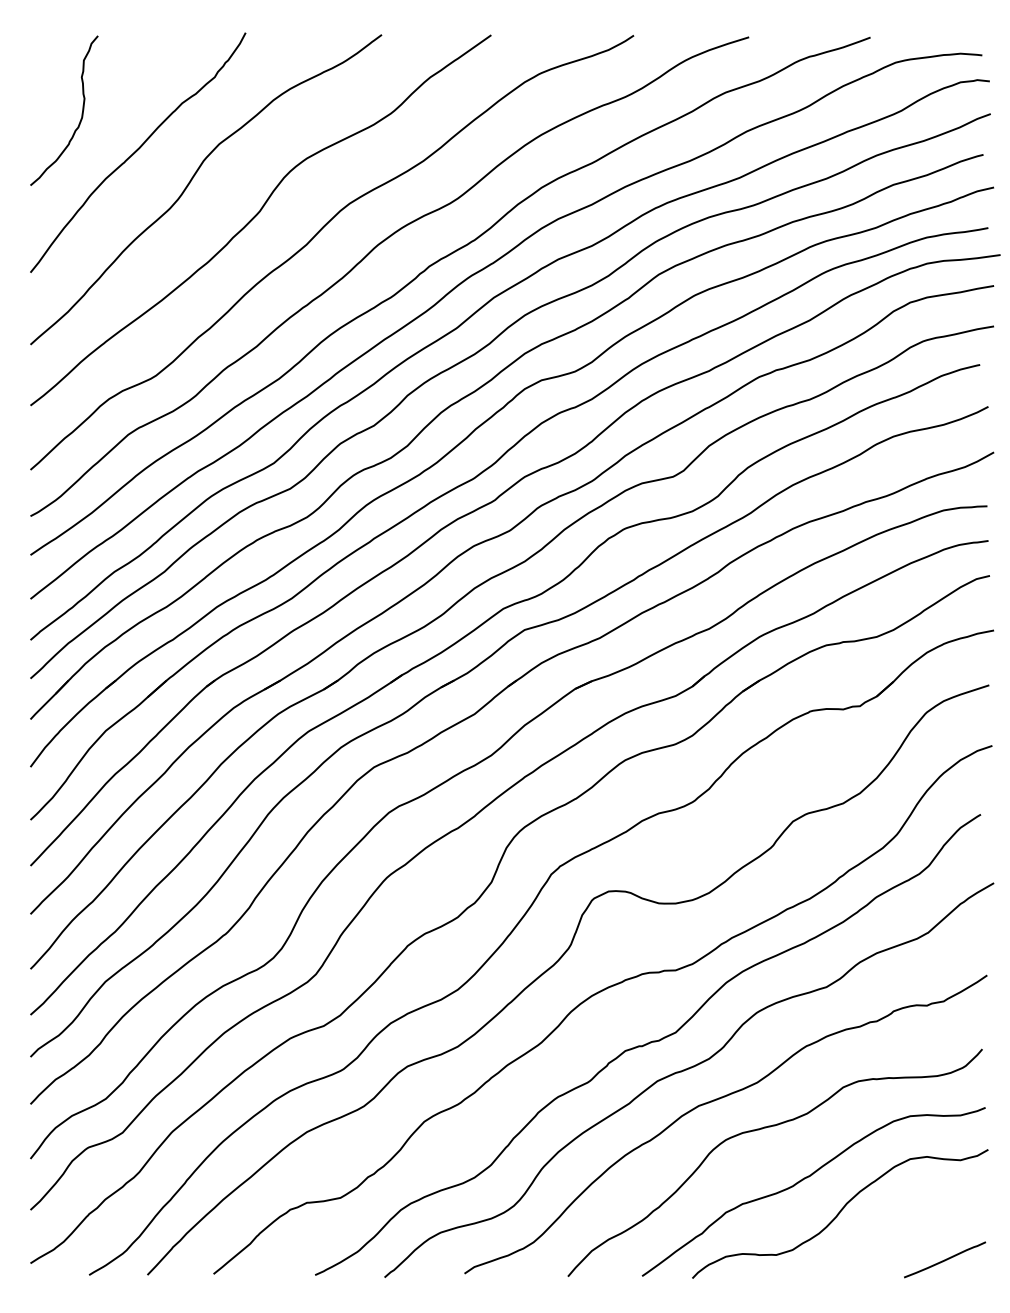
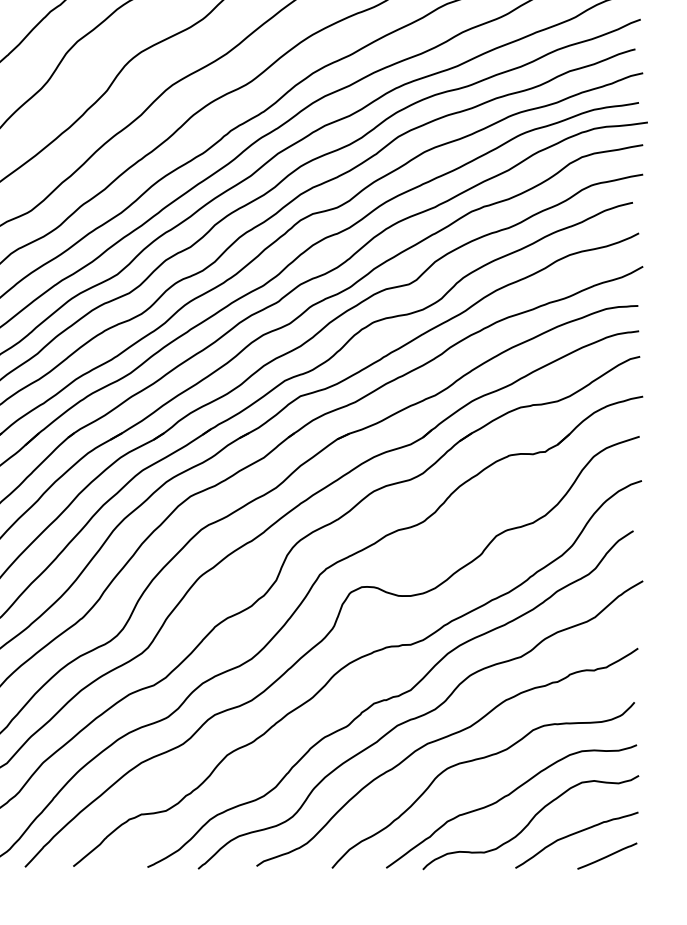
curve: (899, 1230) -> (574, 834), added

